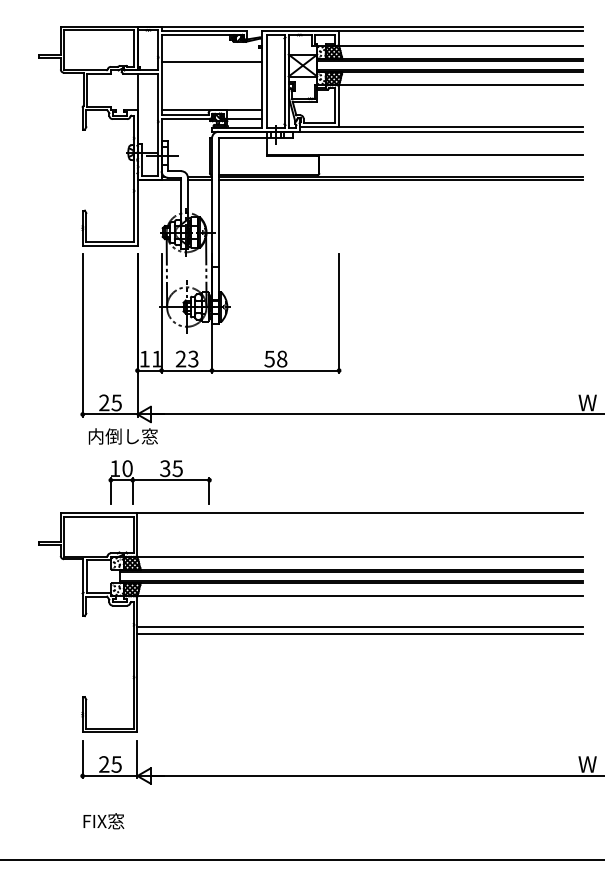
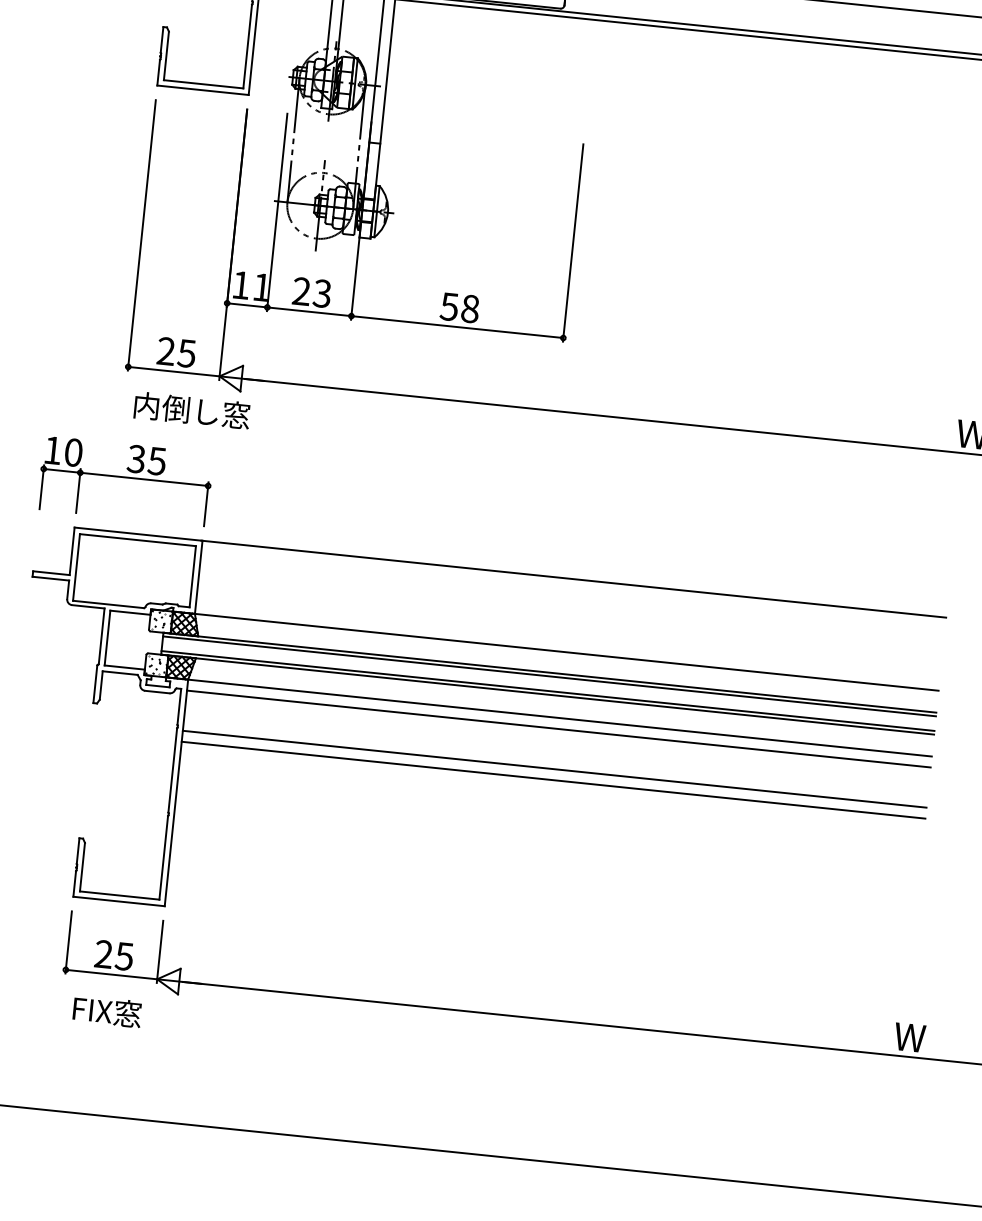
part: (159, 482) -> (124, 481), moved
line: (360, 602) -> (559, 728), added
text: (103, 821) -> (106, 1011), moved

